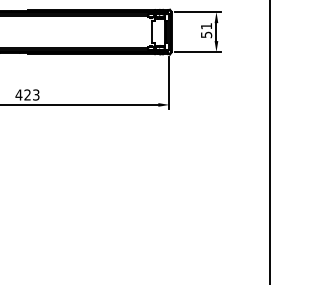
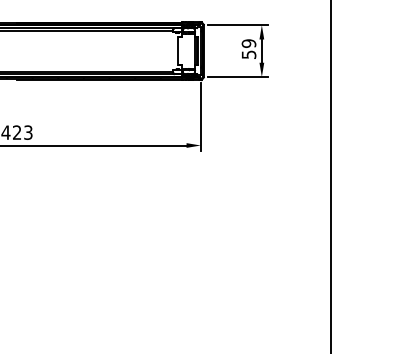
text: (206, 26) -> (248, 43), 51 -> 59

